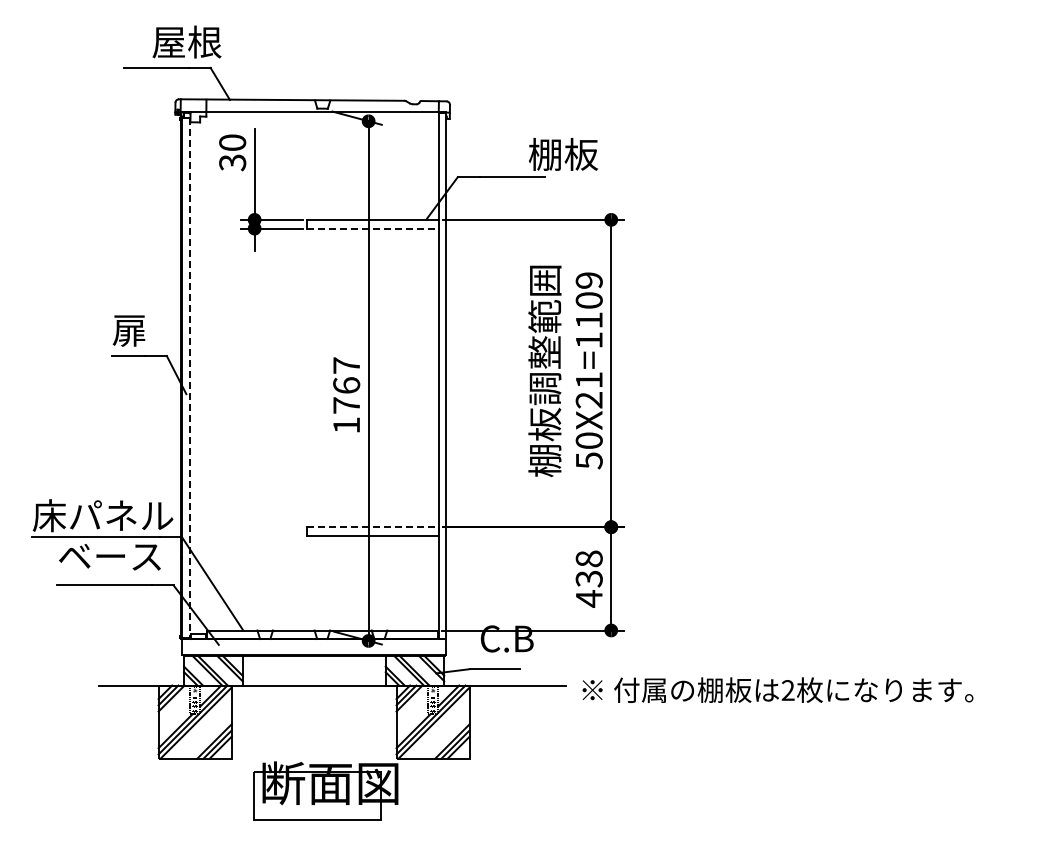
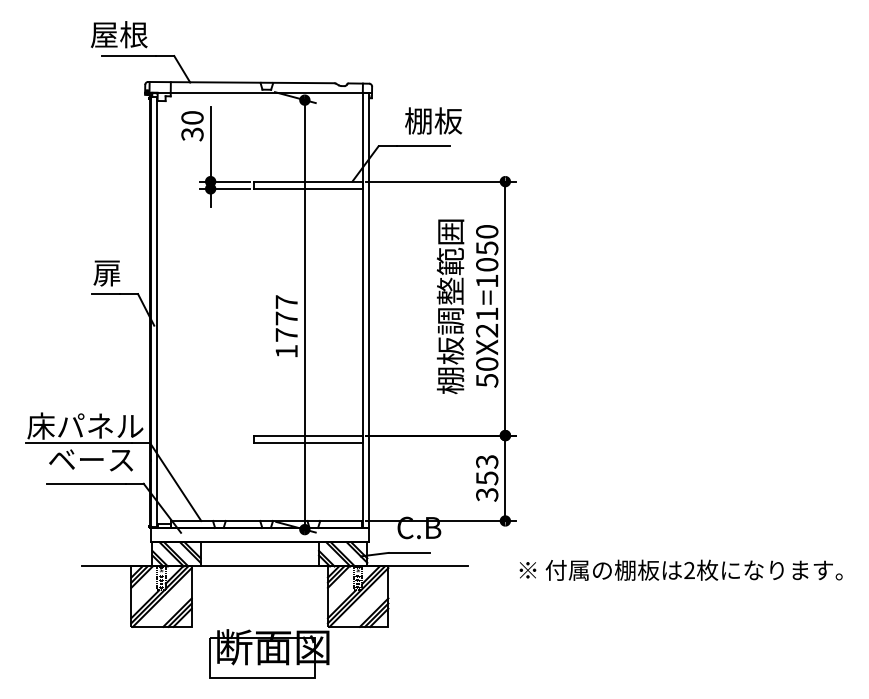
text: (186, 41) -> (118, 34), moved
text: (563, 154) -> (433, 121), moved
line: (372, 228) -> (308, 188), dashed -> solid
text: (588, 300) -> (486, 248), 50X21=1109 -> 50X21=1050
line: (189, 378) -> (156, 312), dashed -> solid
text: (346, 385) -> (286, 318), 1767 -> 1777
line: (372, 527) -> (308, 435), dashed -> solid
text: (588, 578) -> (486, 478), 438 -> 353
text: (777, 689) -> (680, 569), moved

